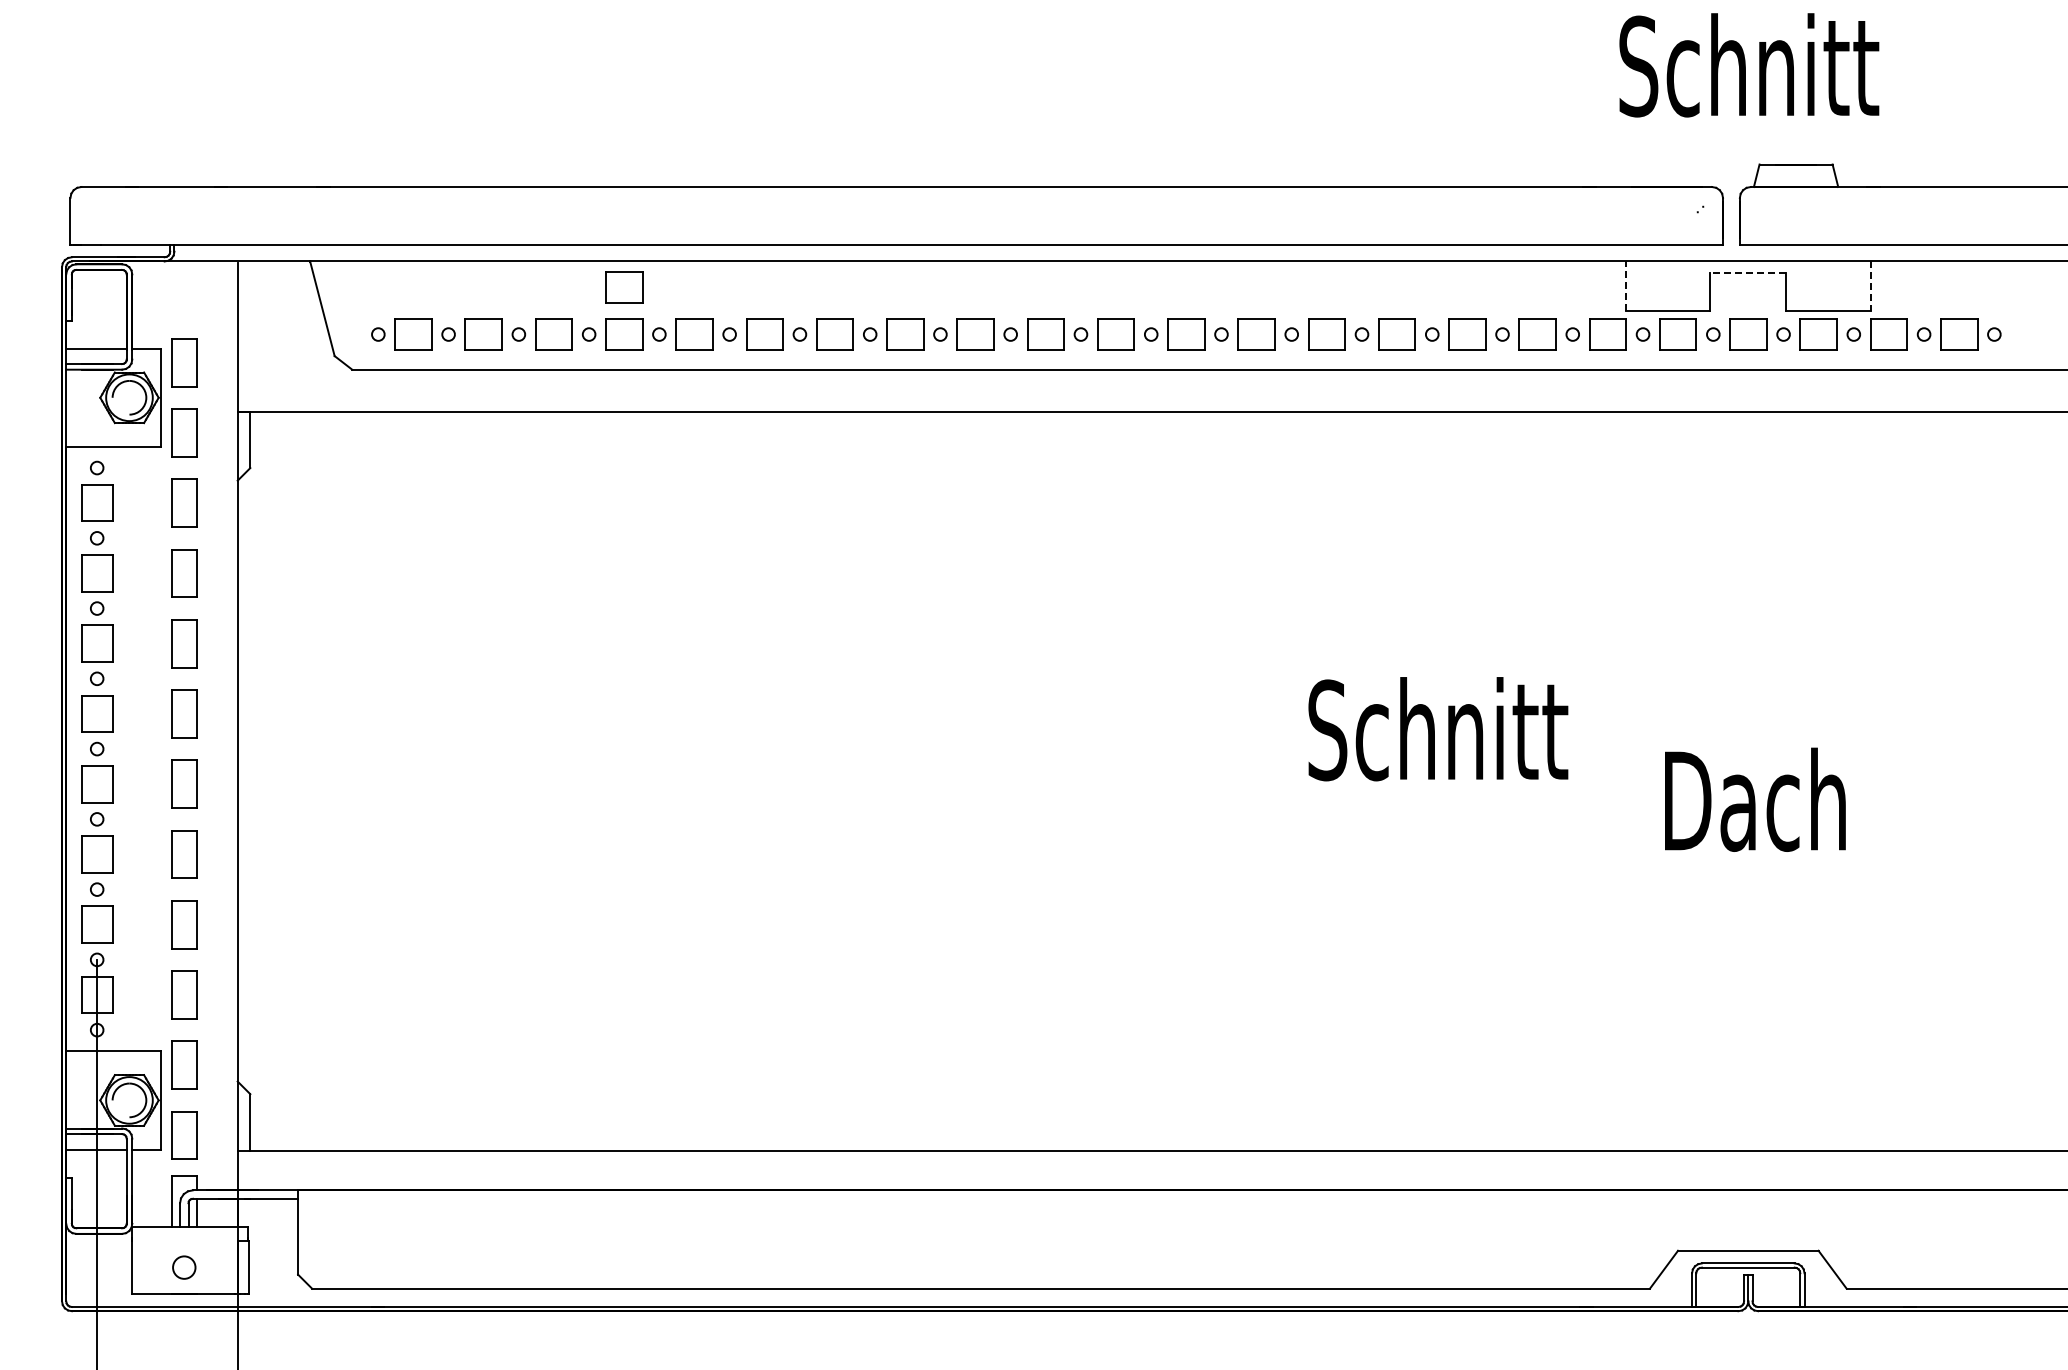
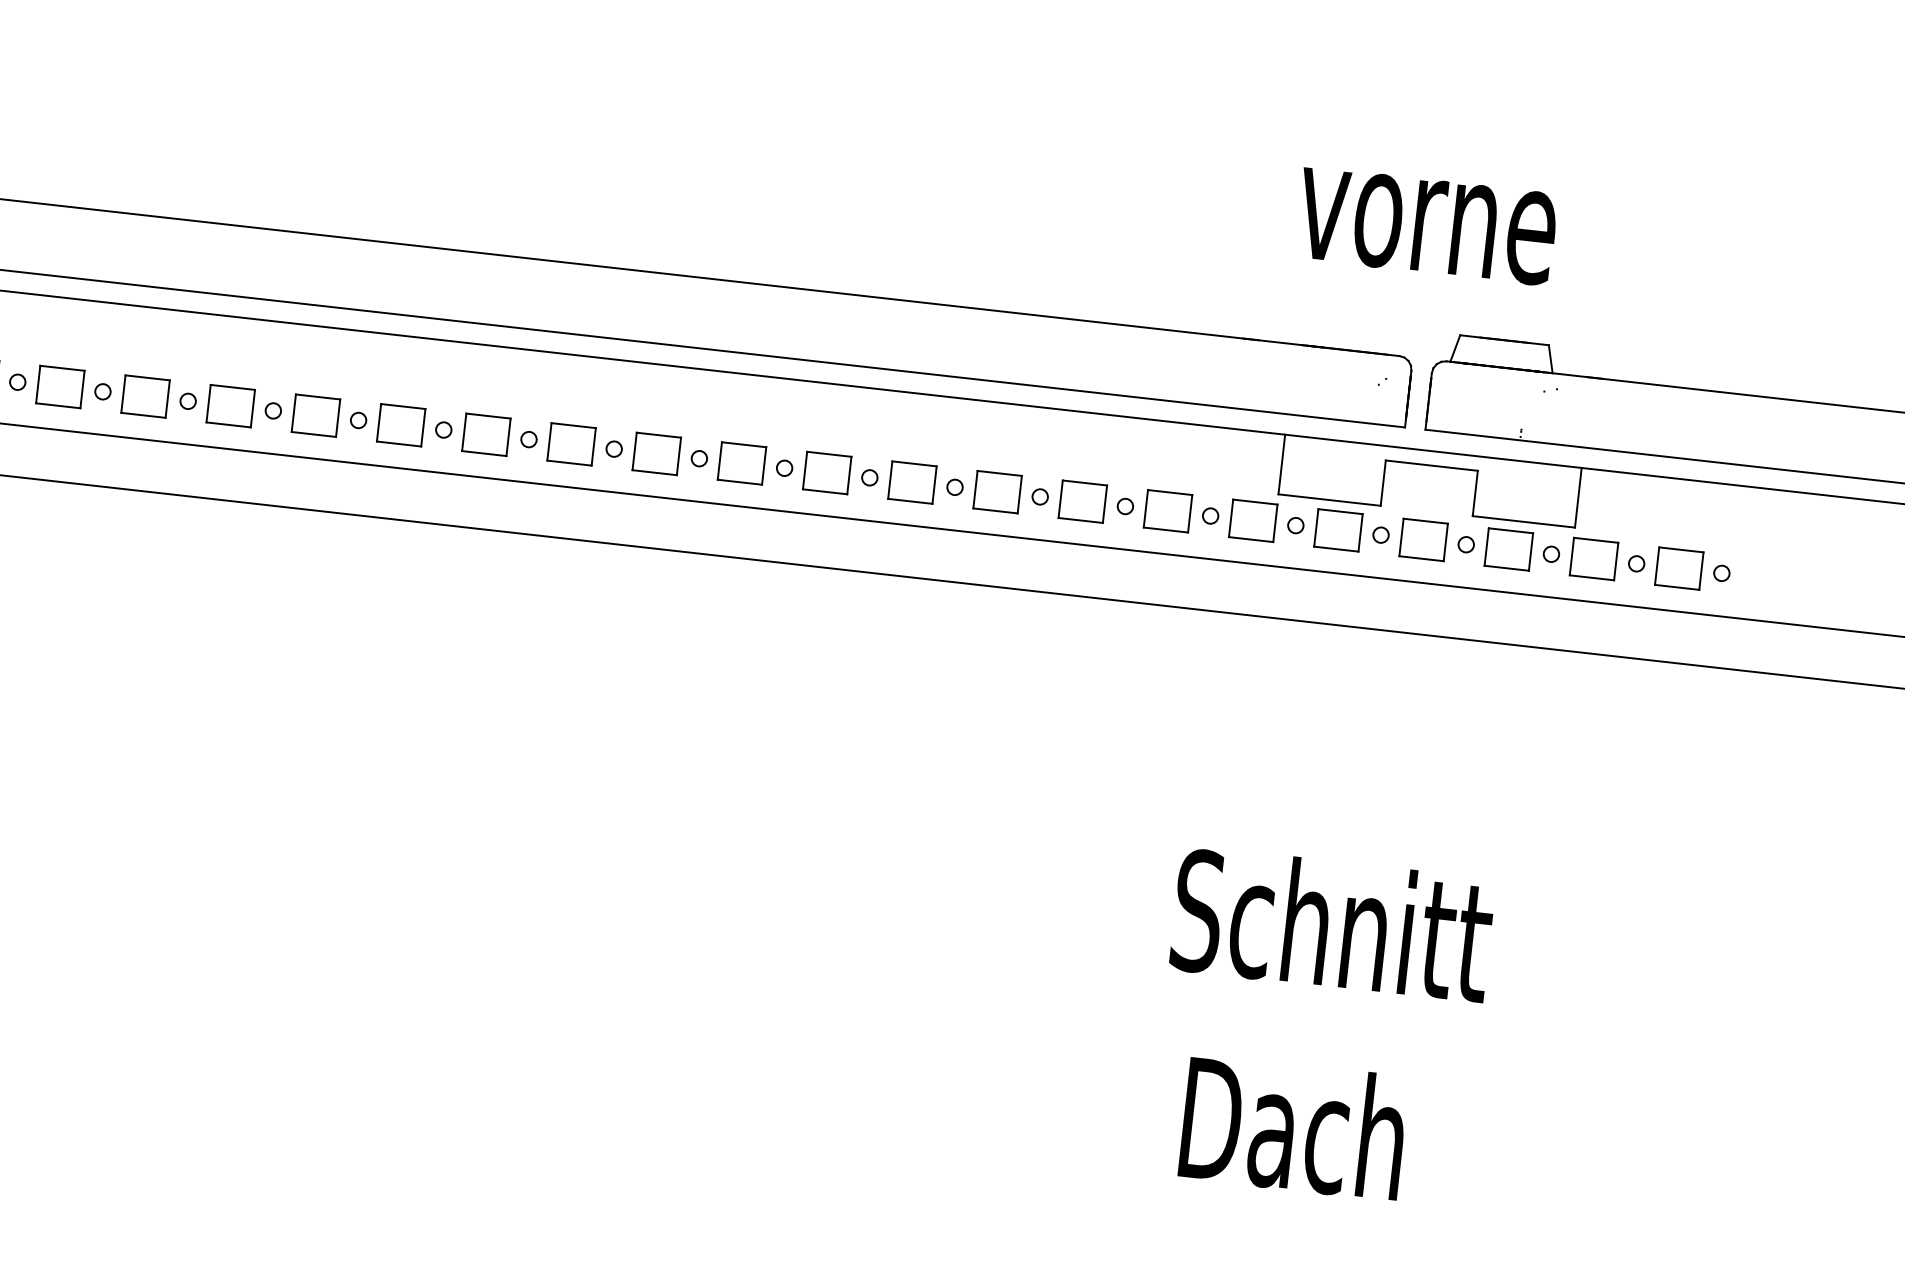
text: (1747, 65) -> (1459, 213), Schnitt -> vorne
line: (1748, 273) -> (1432, 465), dashed -> solid
line: (1626, 286) -> (1282, 465), dashed -> solid
line: (1870, 286) -> (1578, 498), dashed -> solid
part: (624, 287) -> (67, 330), removed
text: (1438, 729) -> (1332, 925), moved
text: (1755, 799) -> (1294, 1127), moved

